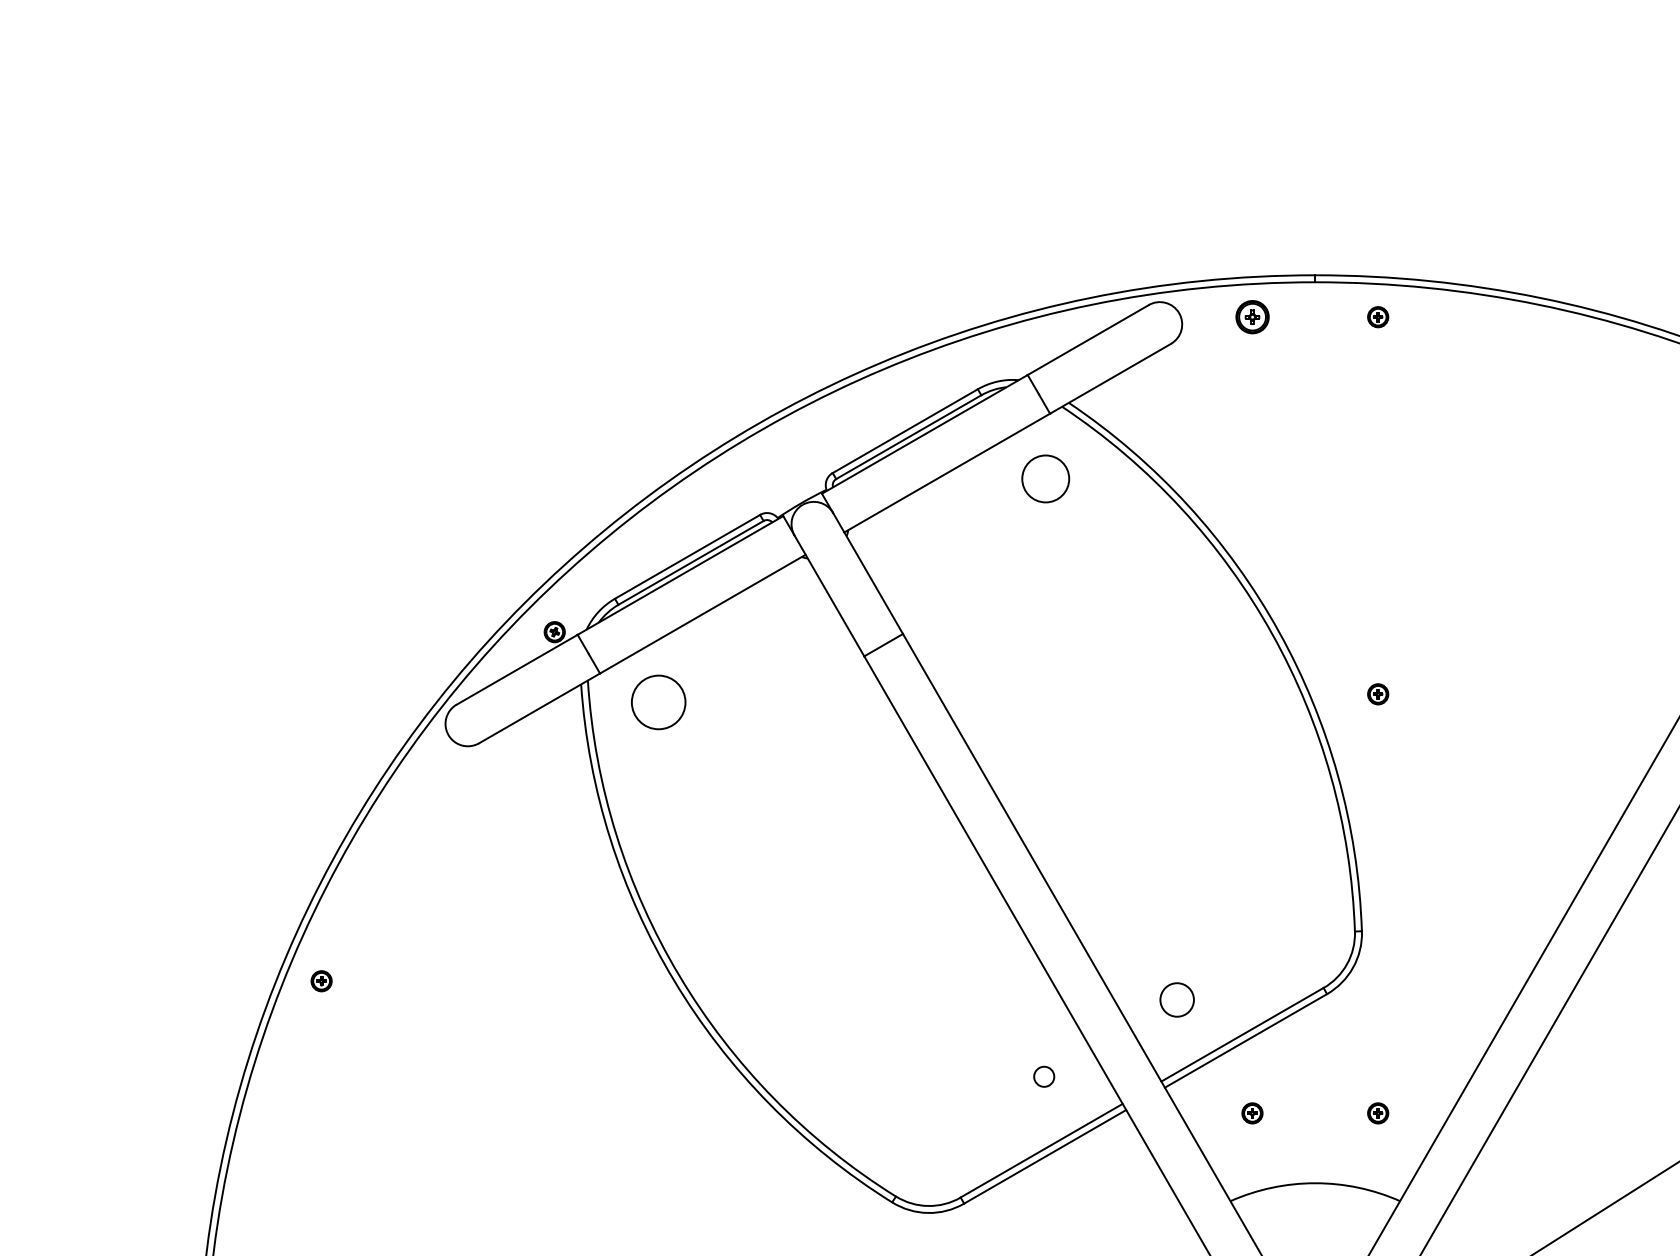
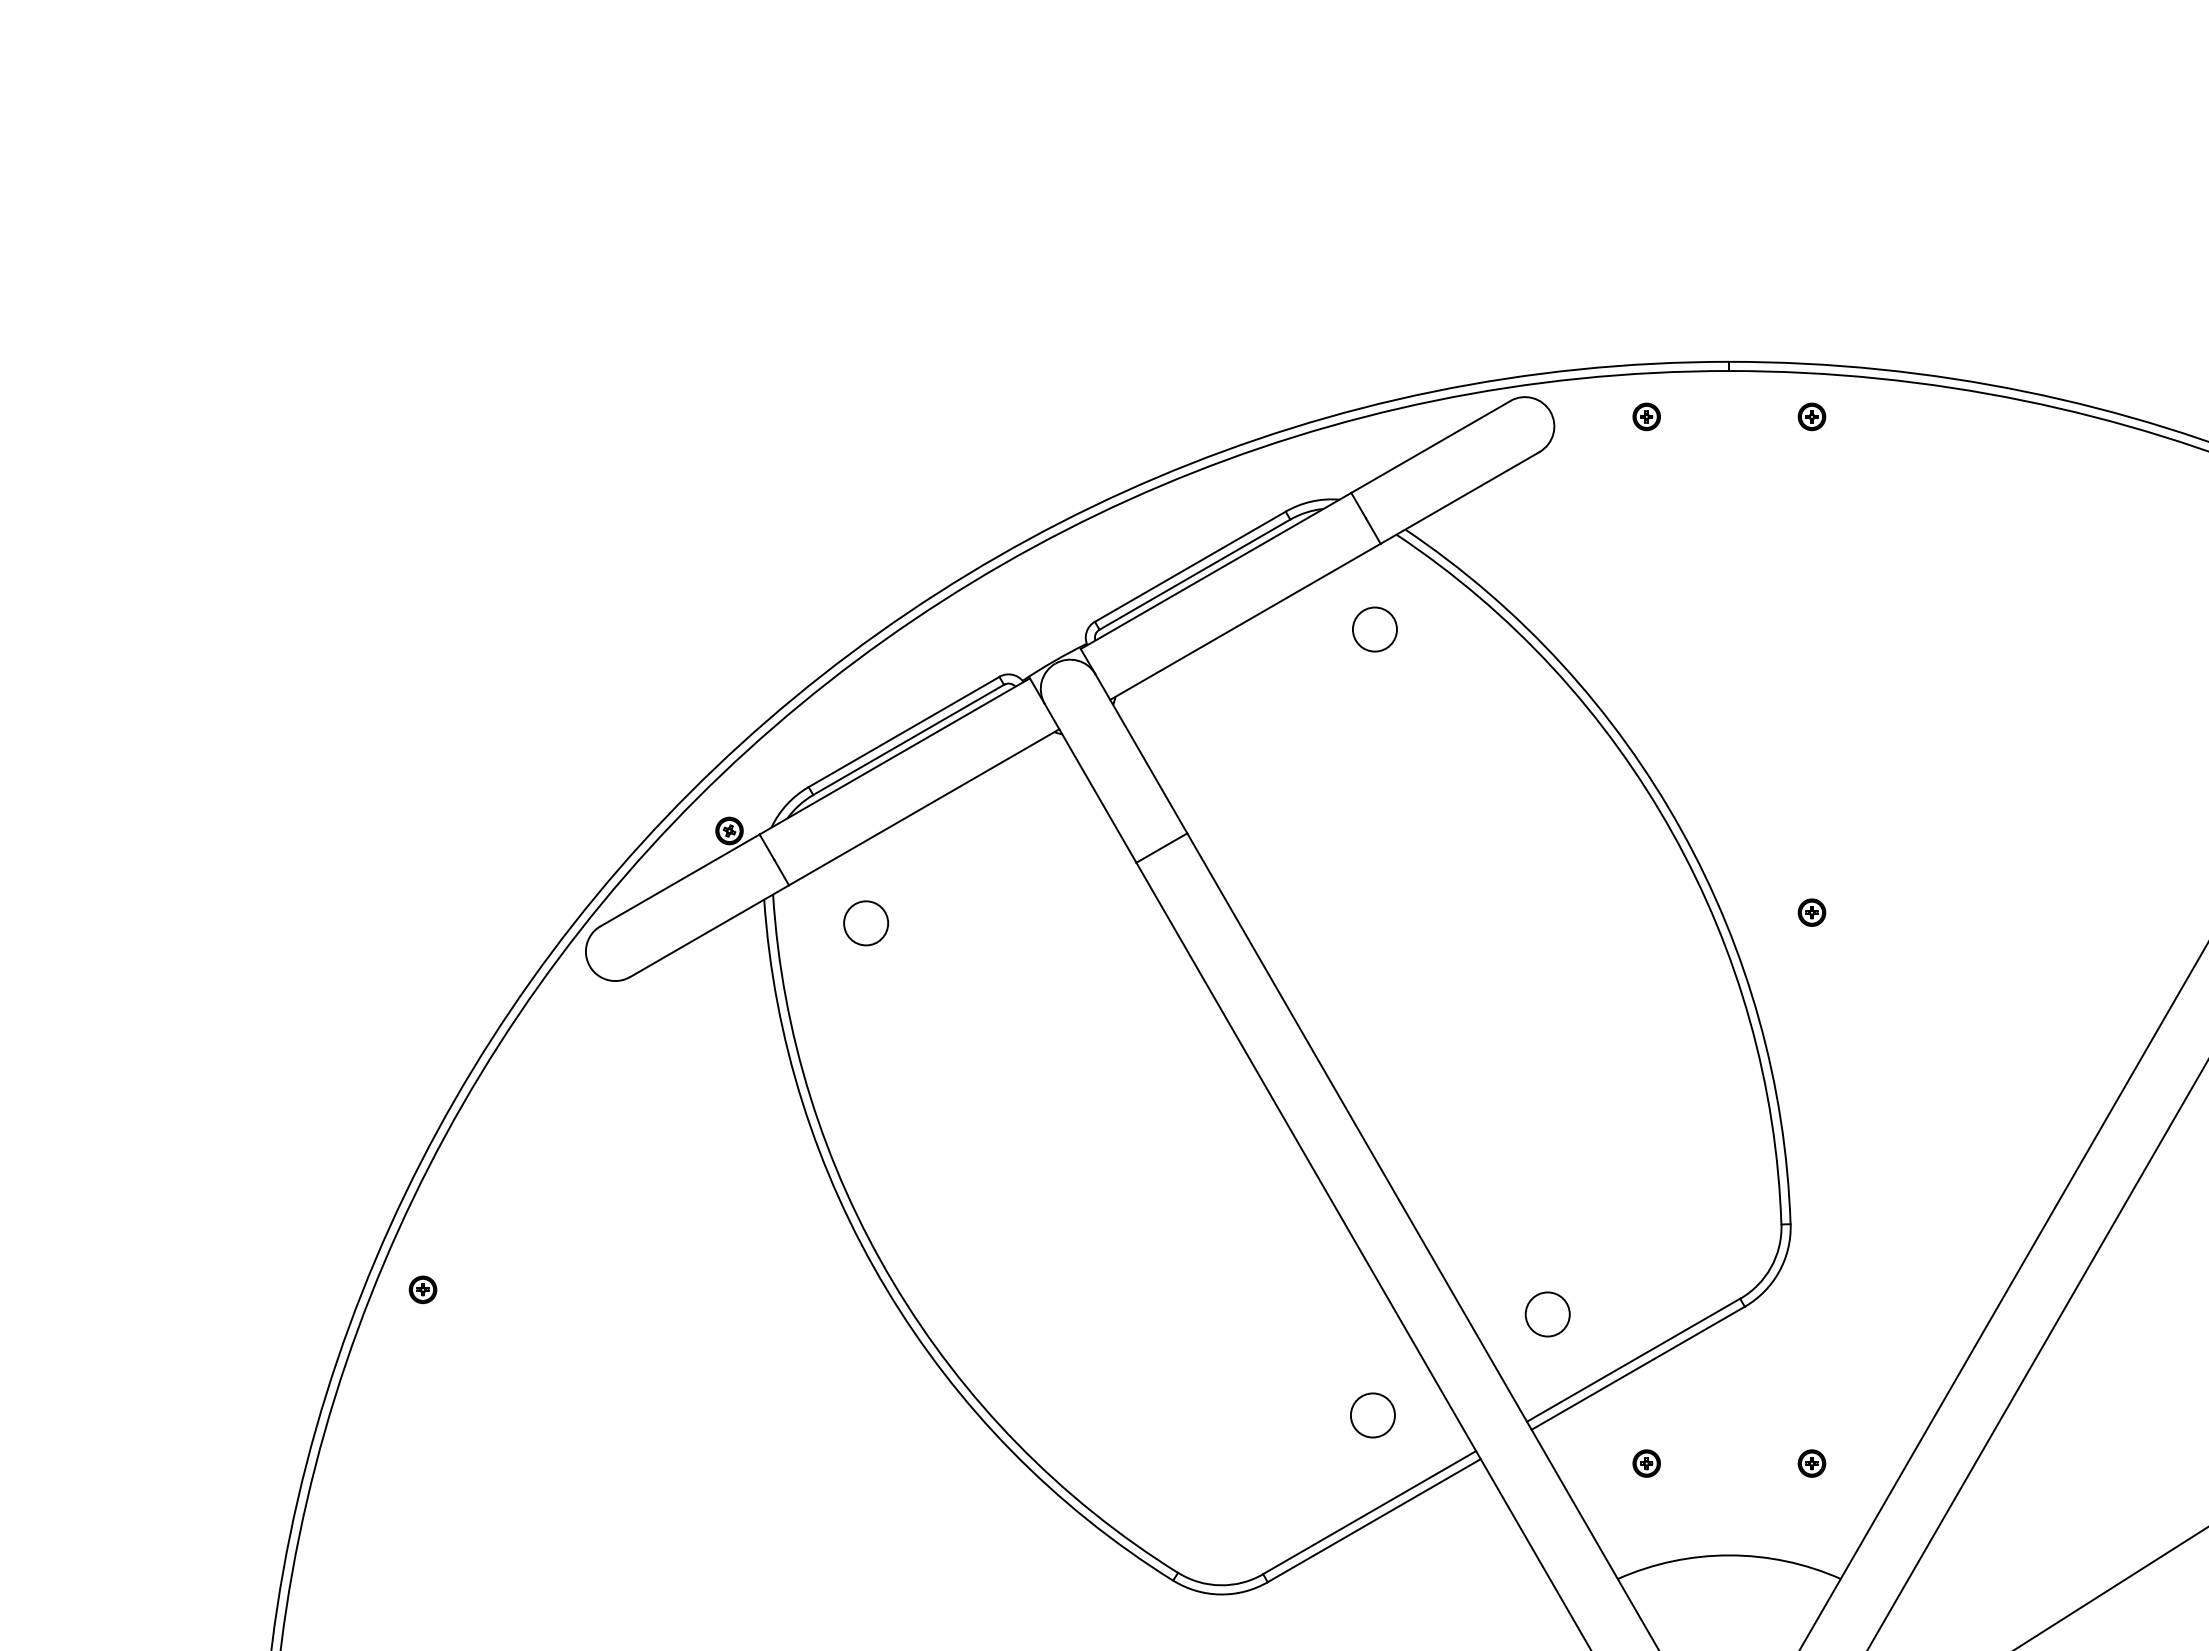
part: (1252, 316) -> (1646, 416), size x0.62
circle: (1045, 478) -> (1374, 629), size x0.71
circle: (658, 702) -> (866, 923), size x0.62
circle: (1043, 1076) -> (1372, 1415), size x1.67

